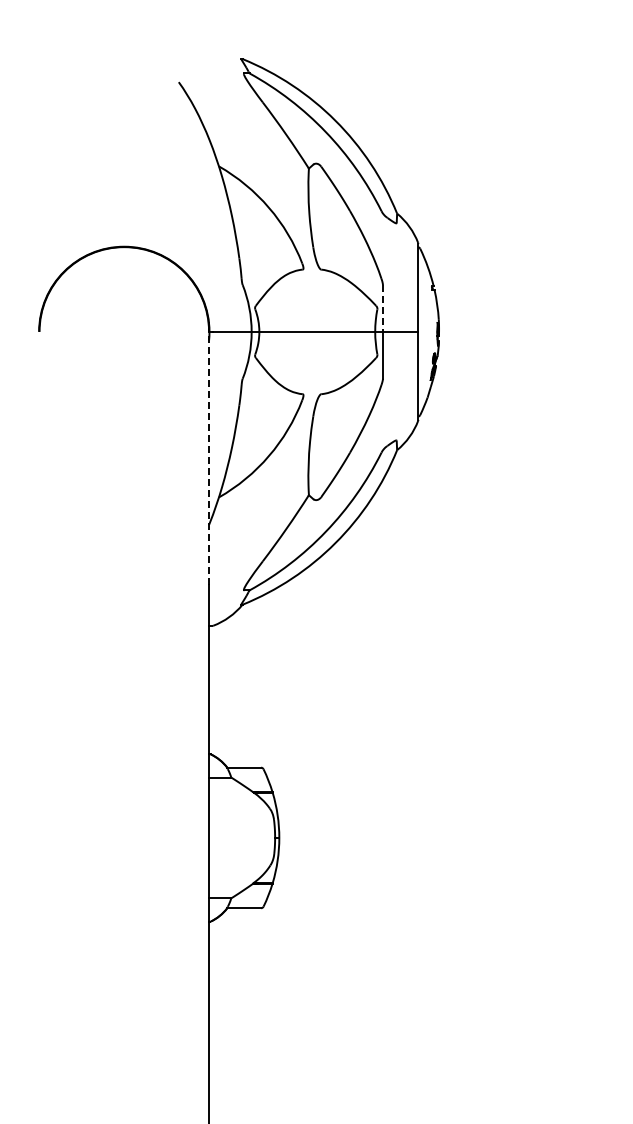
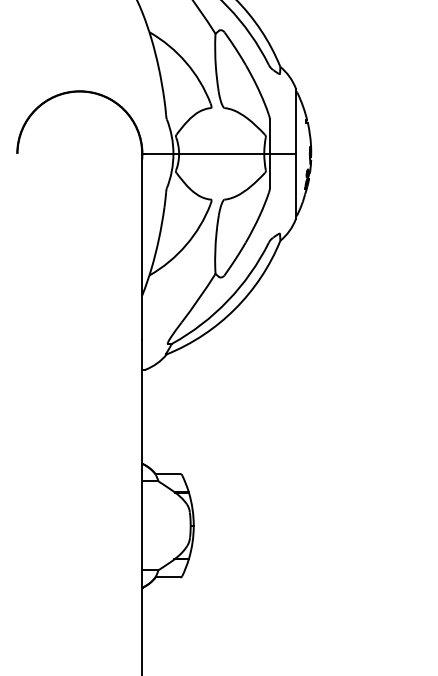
line: (382, 309) -> (269, 137), dashed -> solid
line: (209, 458) -> (142, 246), dashed -> solid

